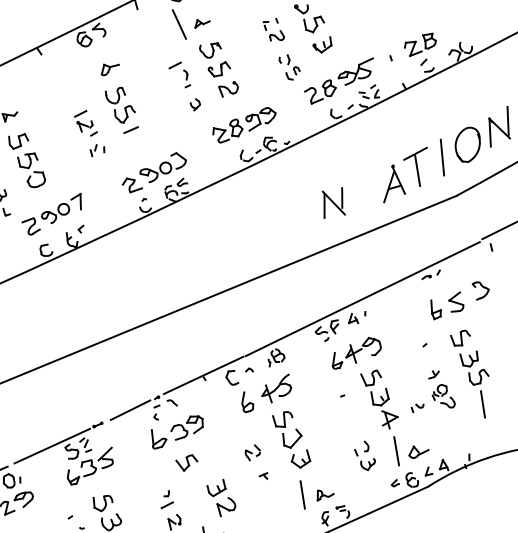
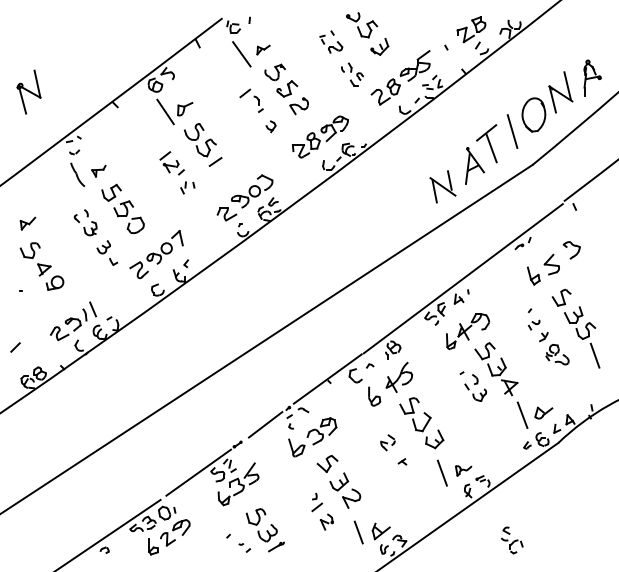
line: (89, 68) -> (165, 111), added
part: (333, 202) -> (442, 186), moved
part: (416, 407) -> (533, 324), moved
part: (364, 454) -> (475, 387), moved
part: (221, 497) -> (345, 490), moved

